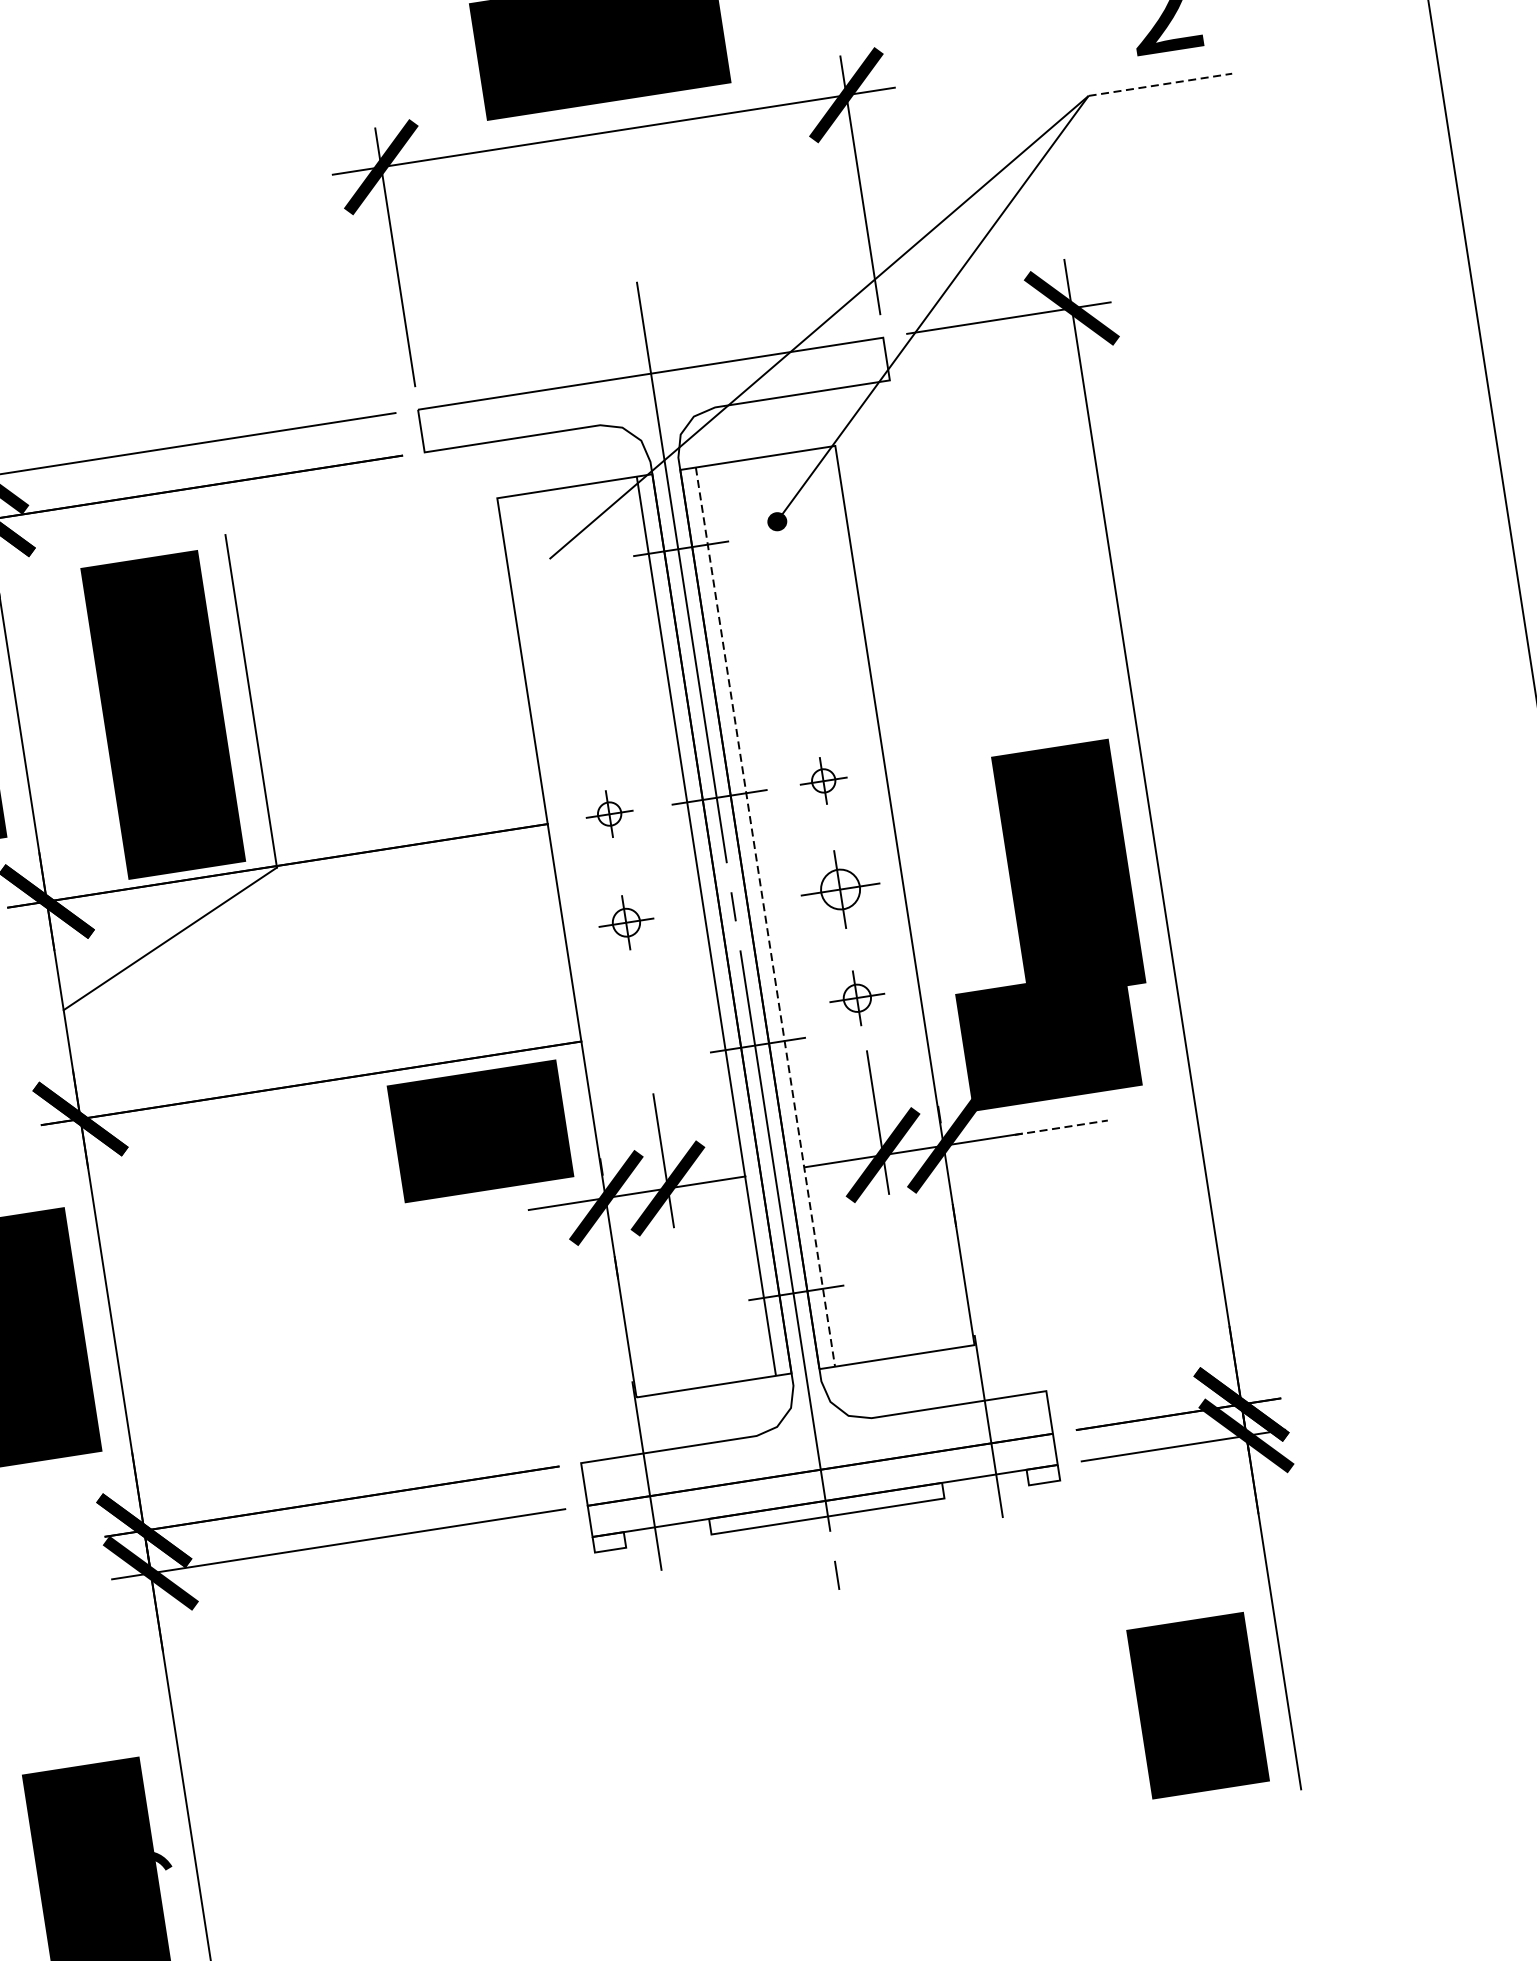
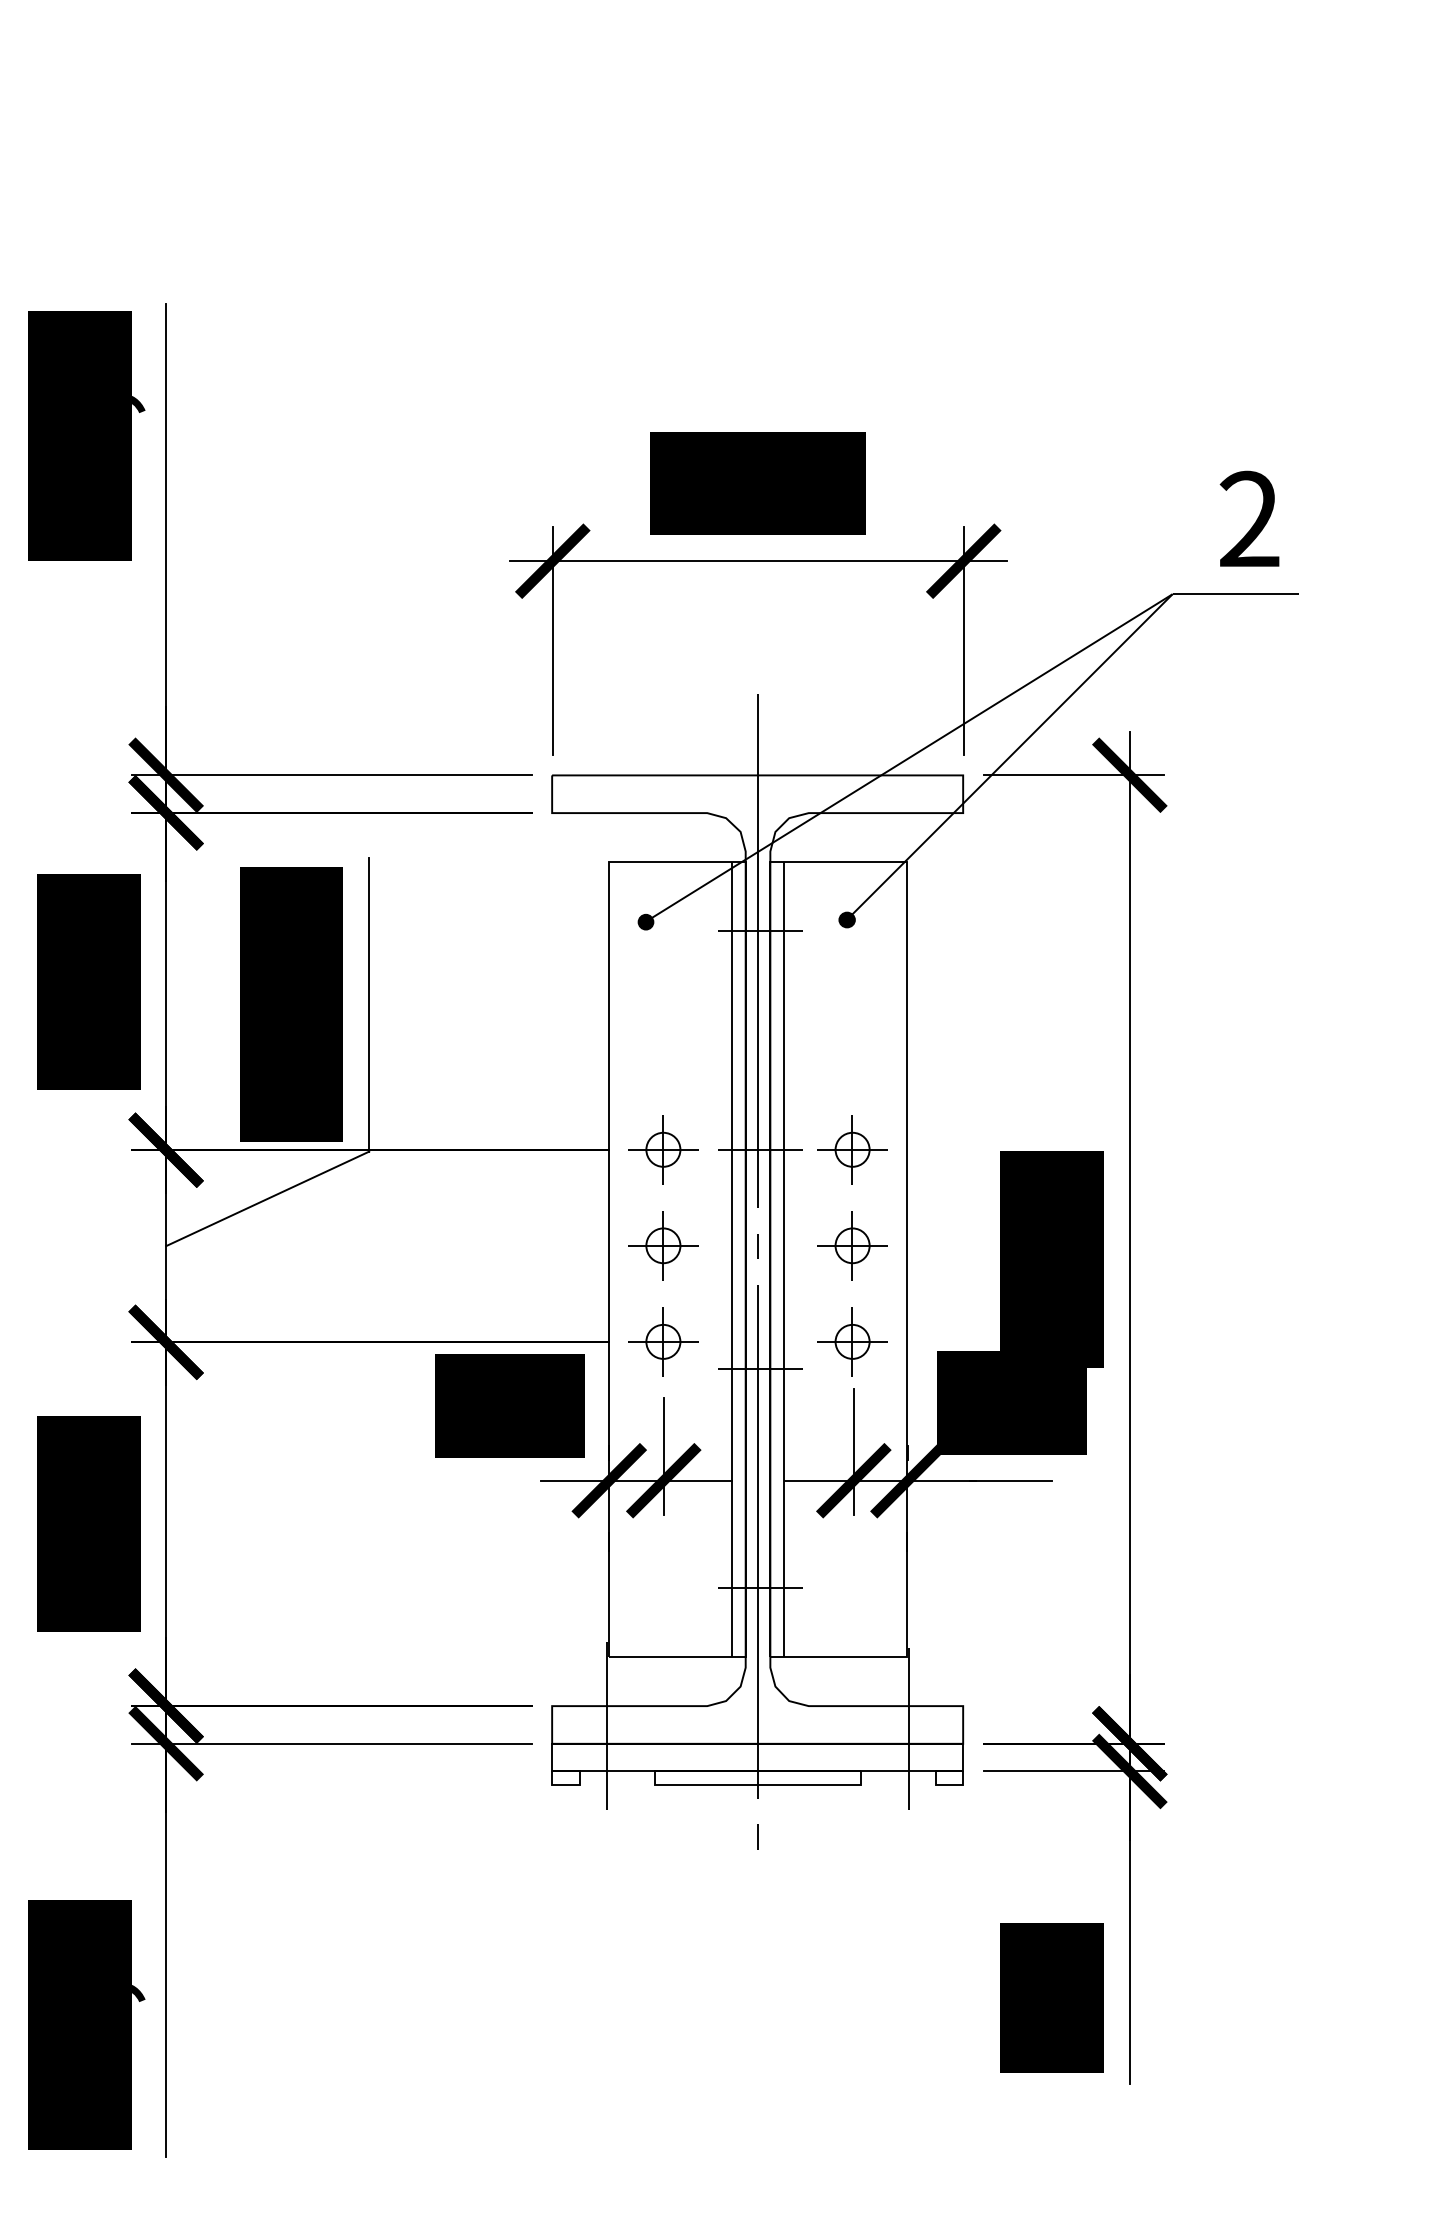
line: (1160, 85) -> (1236, 594), dashed -> solid
fill: (549, 558) -> (645, 921), added
part: (823, 780) -> (852, 1149), size x1.67
part: (609, 813) -> (663, 1149), size x1.67
line: (766, 918) -> (784, 1260), dashed -> solid
part: (626, 922) -> (663, 1245), size x1.43
part: (857, 997) -> (852, 1341), size x1.43
part: (643, 1030) -> (663, 1341), added
line: (1061, 1127) -> (1011, 1480), dashed -> solid

